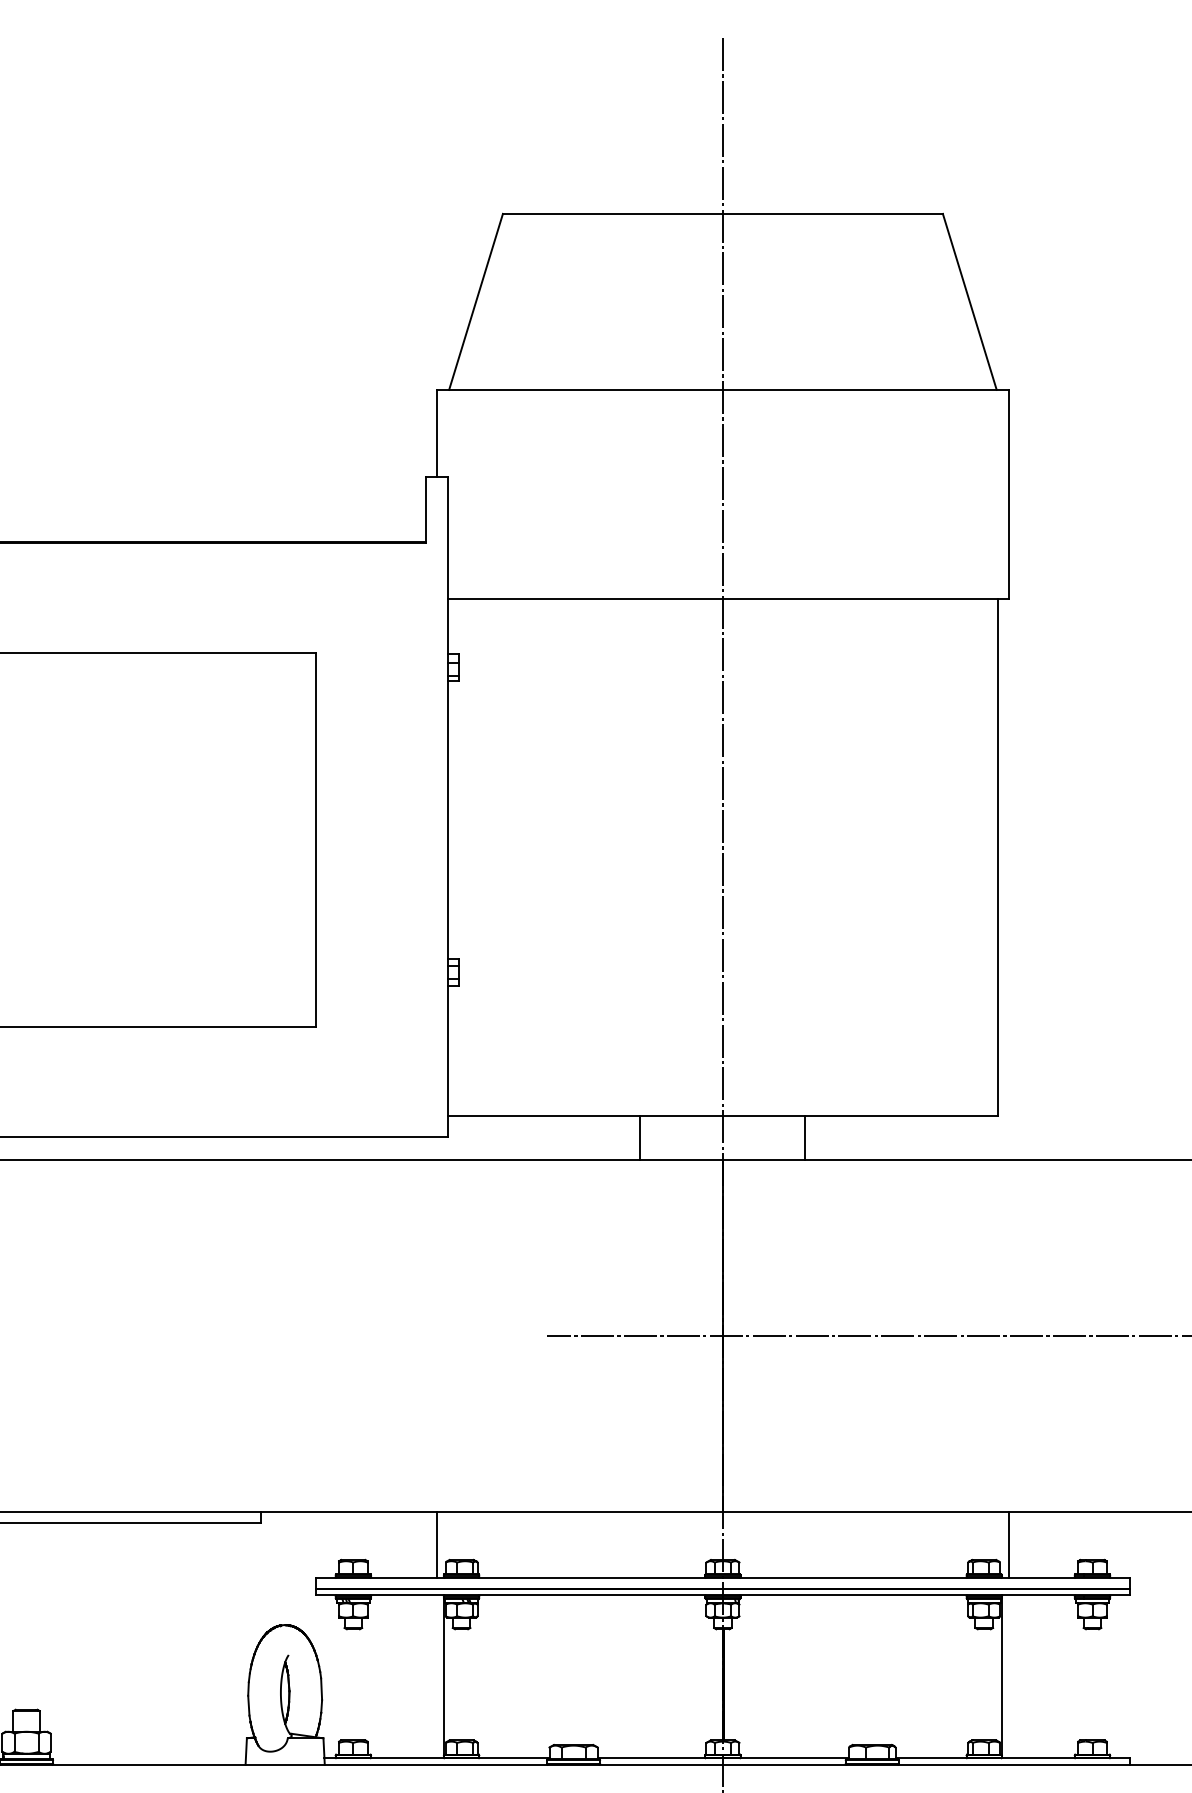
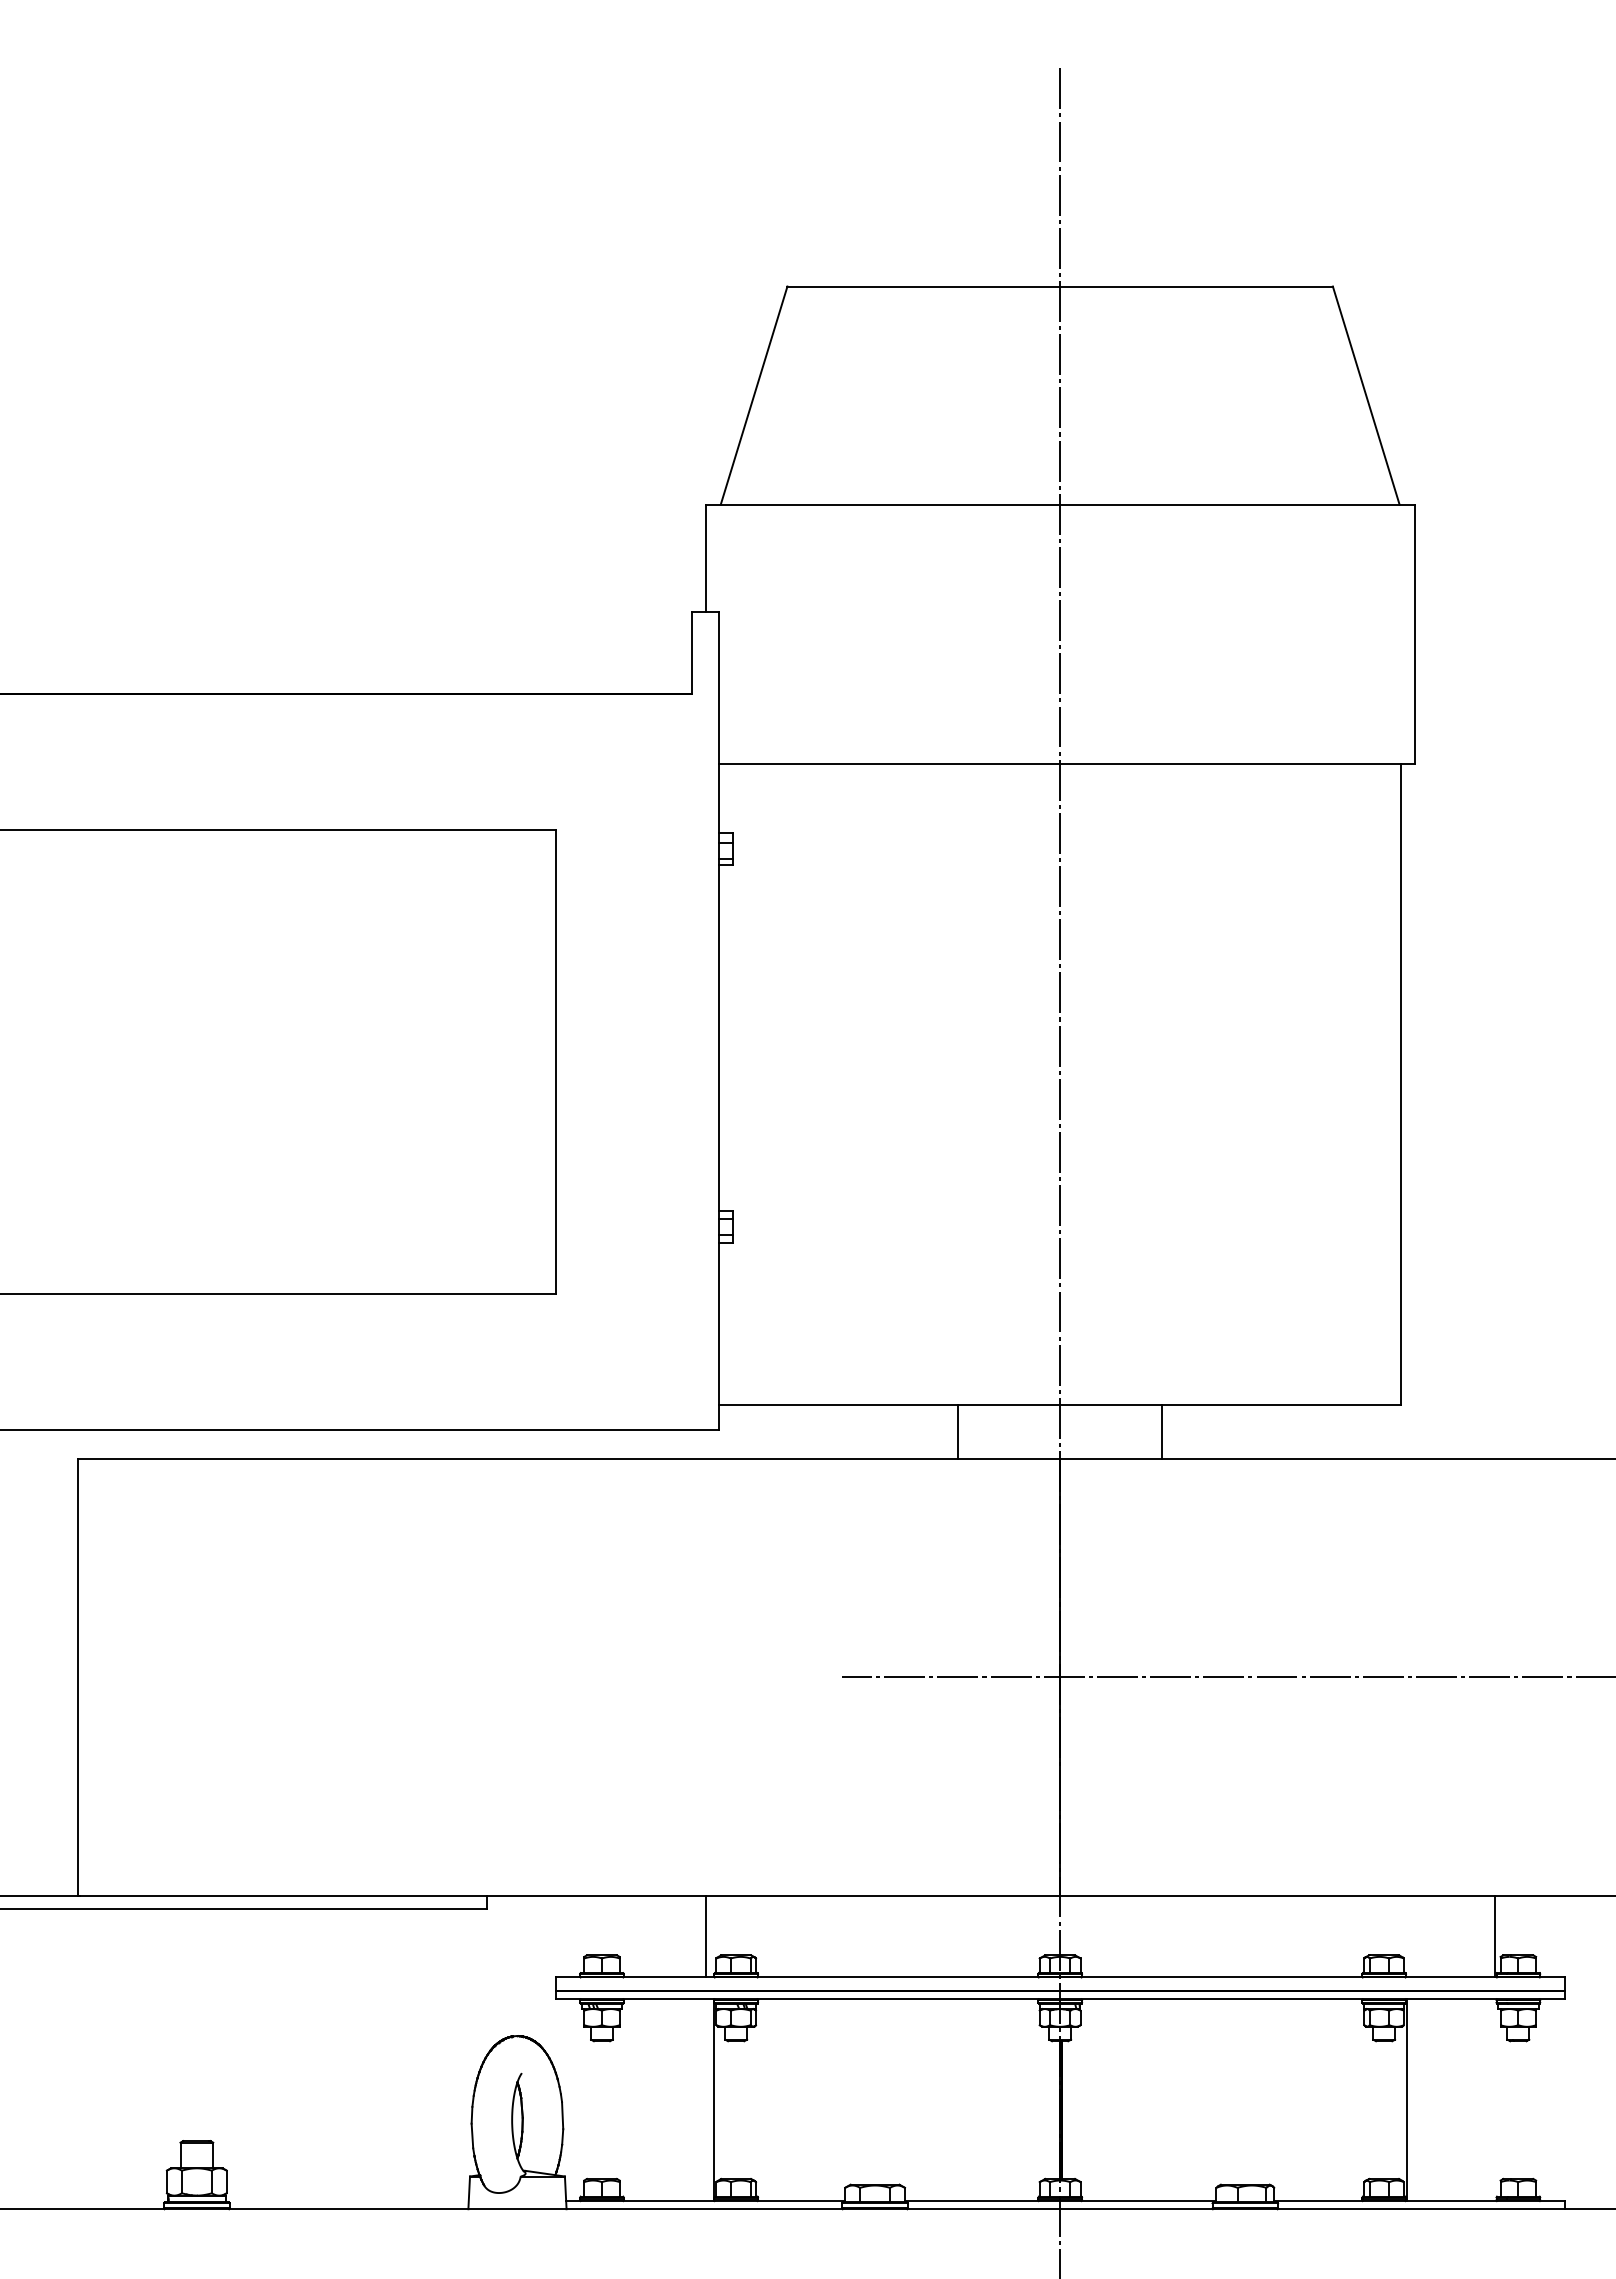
line: (1008, 1544) -> (1494, 1936), moved

